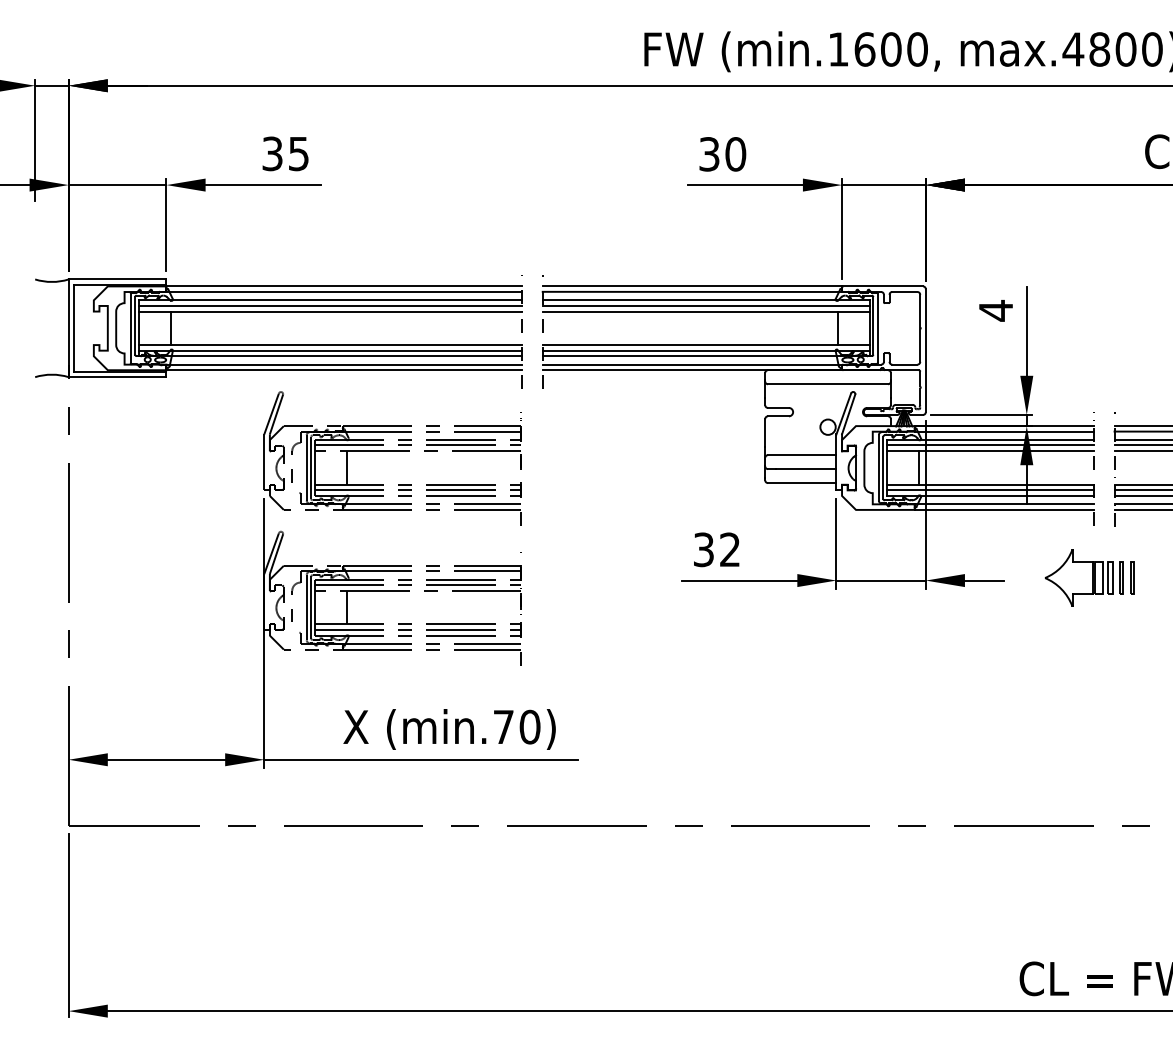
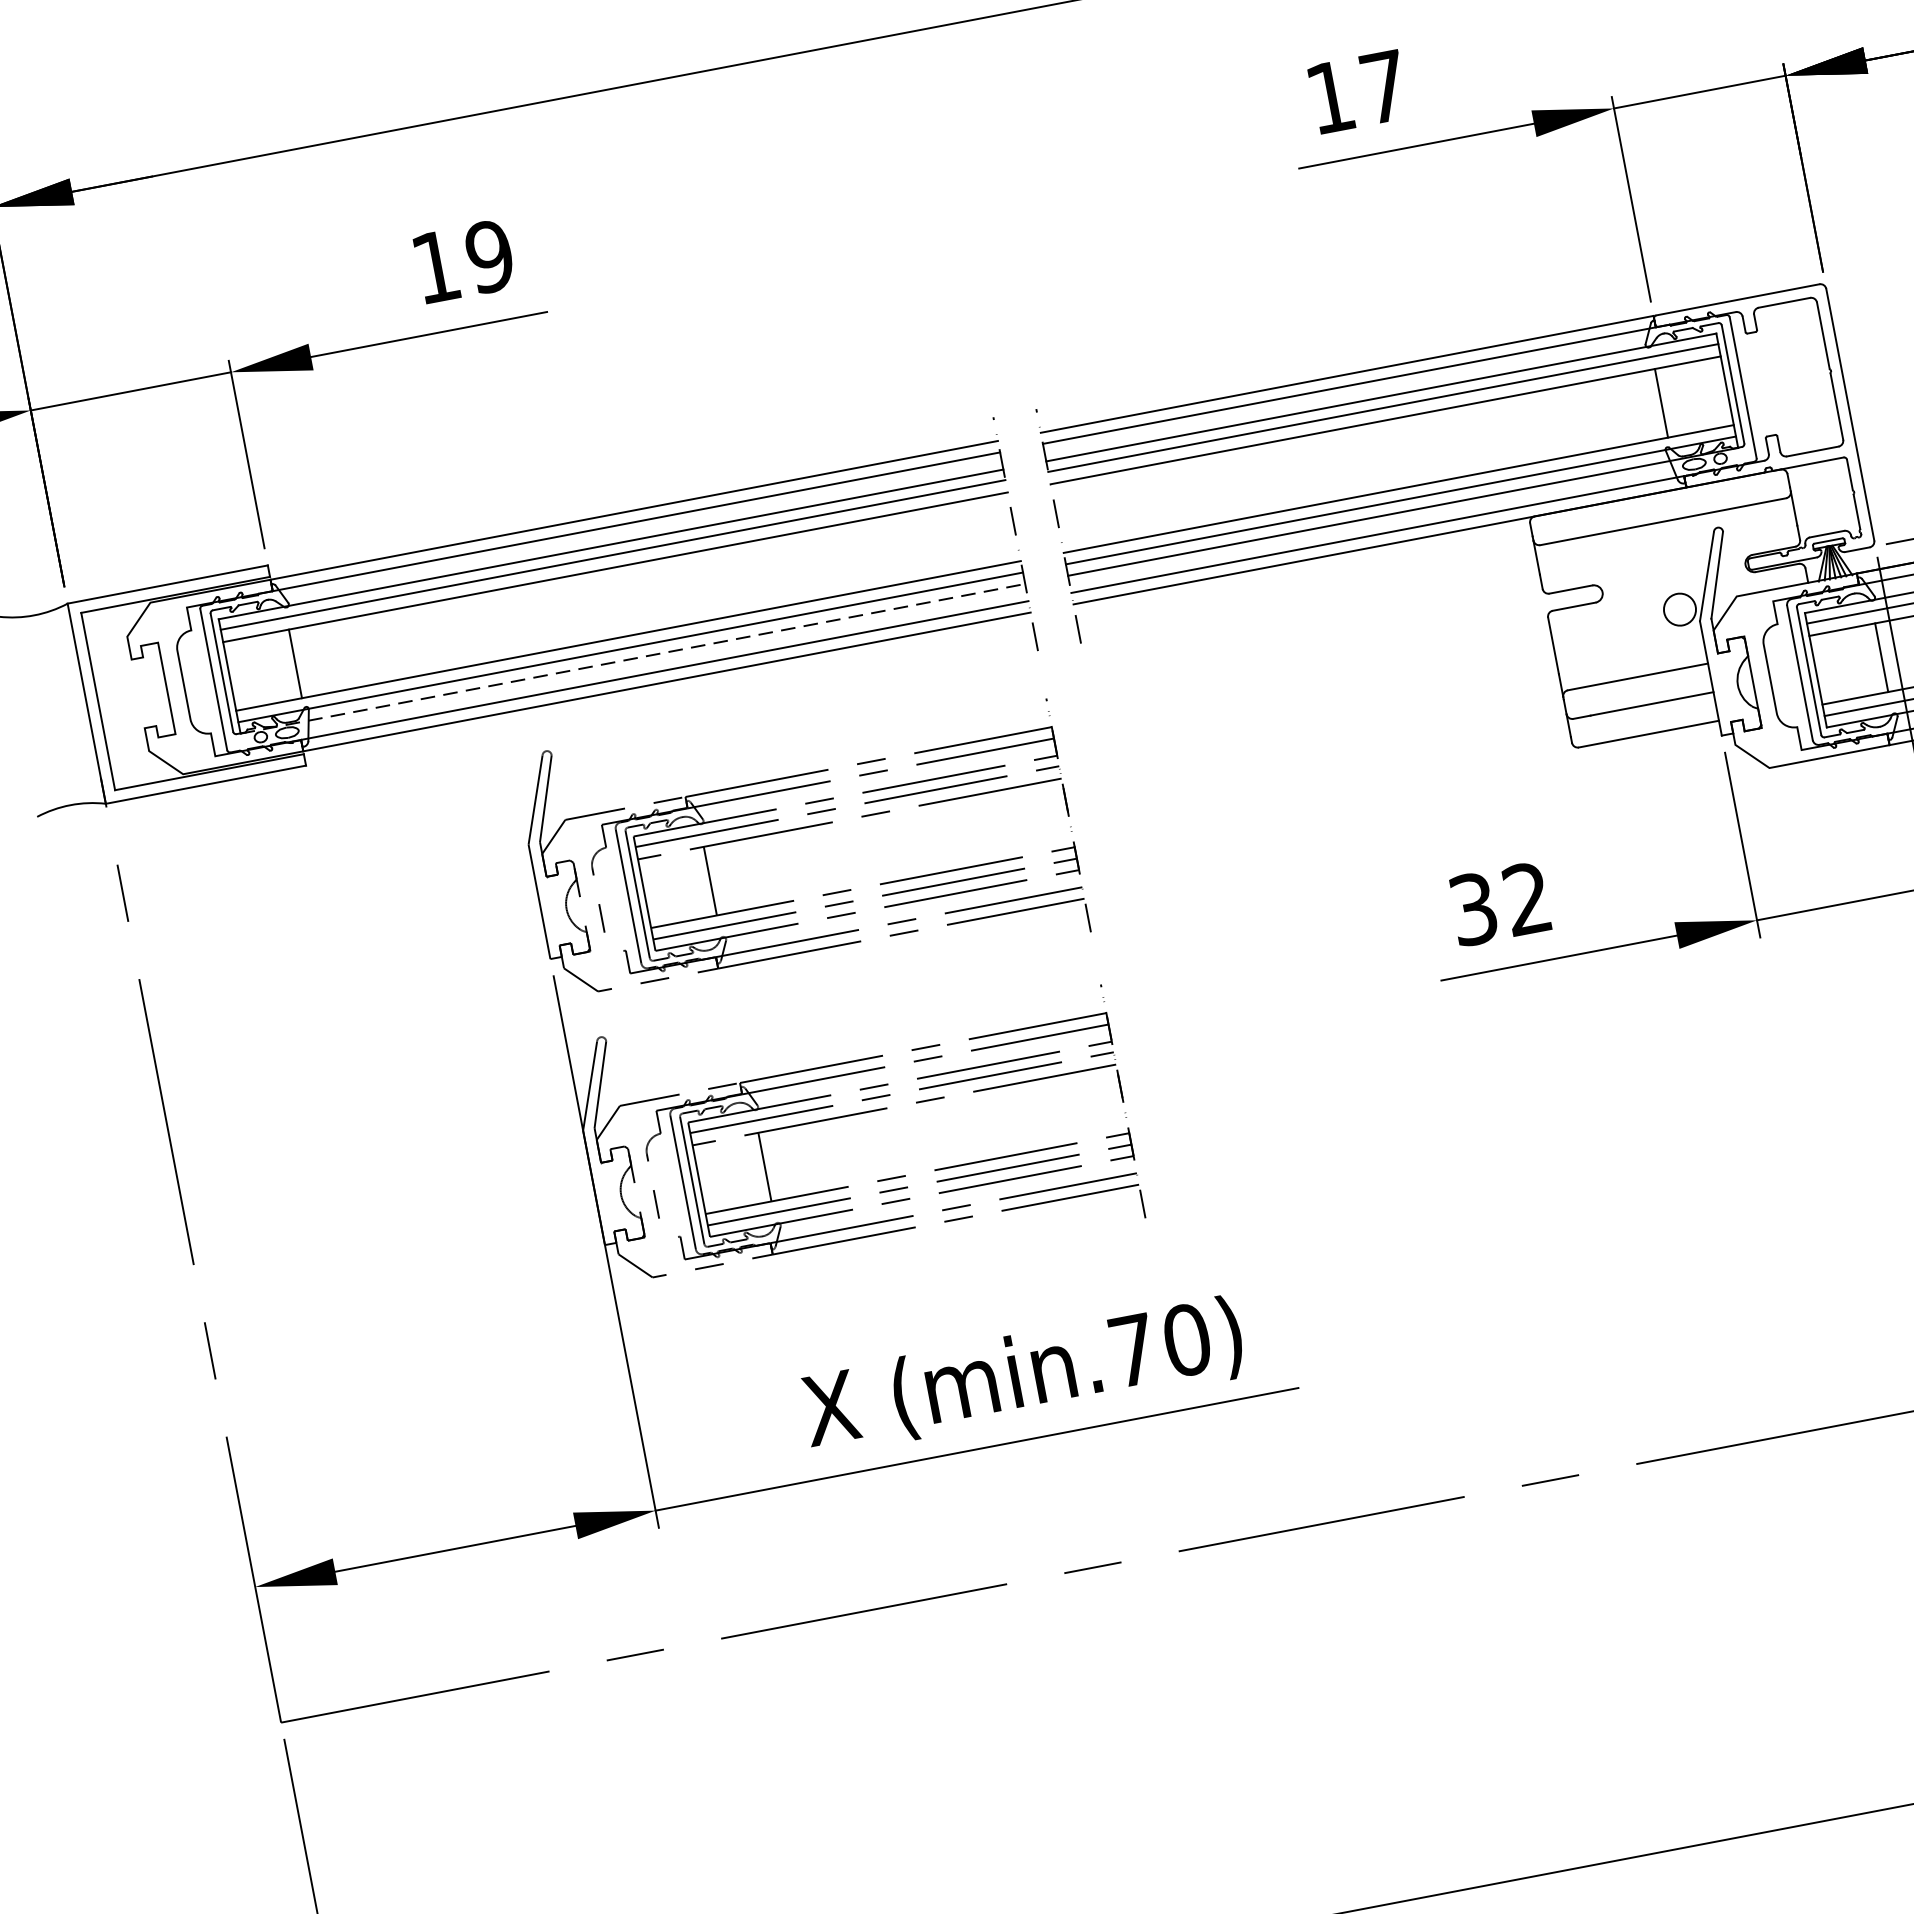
text: (285, 153) -> (462, 261), 35 -> 19
text: (722, 154) -> (1357, 92), 30 -> 17
line: (330, 356) -> (633, 659), solid -> dashed

